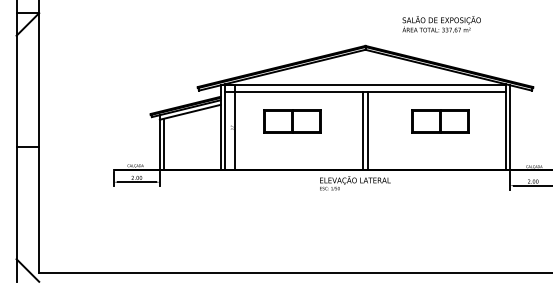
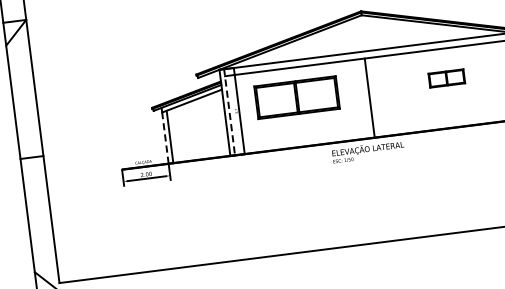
part: (292, 121) -> (296, 97), size x1.4
part: (440, 121) -> (446, 78), size x0.6
line: (225, 127) -> (229, 111), solid -> dashed
line: (367, 131) -> (374, 97), removed
line: (159, 144) -> (164, 137), solid -> dashed

